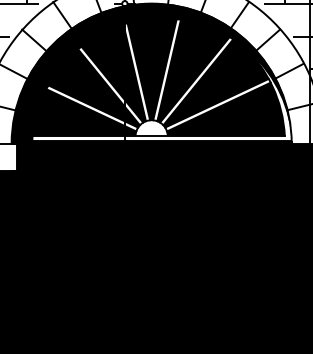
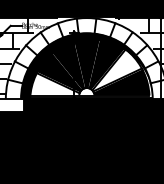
fill: (214, 83) -> (116, 70), removed
fill: (76, 108) -> (51, 82), removed

